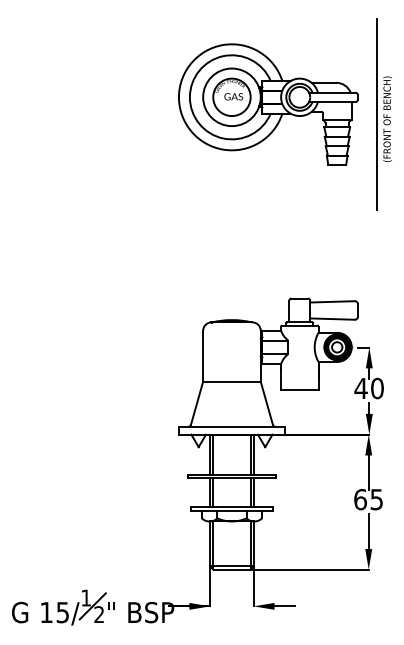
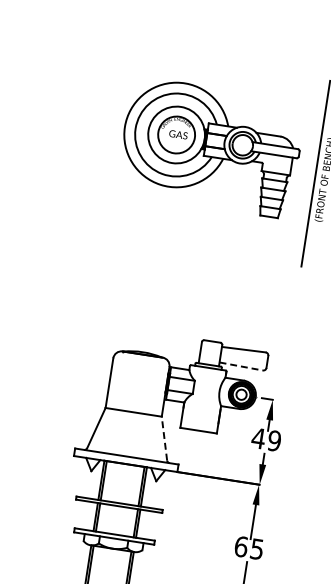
line: (333, 319) -> (242, 367), solid -> dashed
text: (377, 388) -> (274, 440), 40 -> 49
line: (266, 402) -> (164, 437), solid -> dashed

